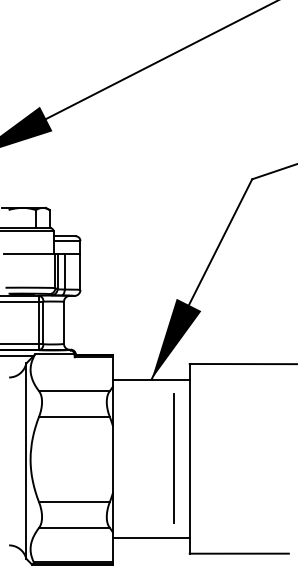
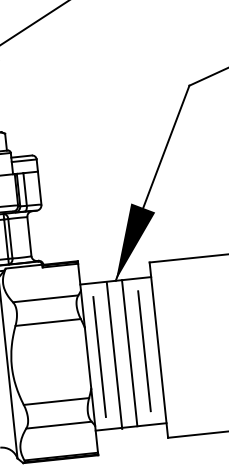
line: (158, 458) -> (129, 352), added
line: (125, 459) -> (99, 356), added
line: (141, 459) -> (114, 355), added

